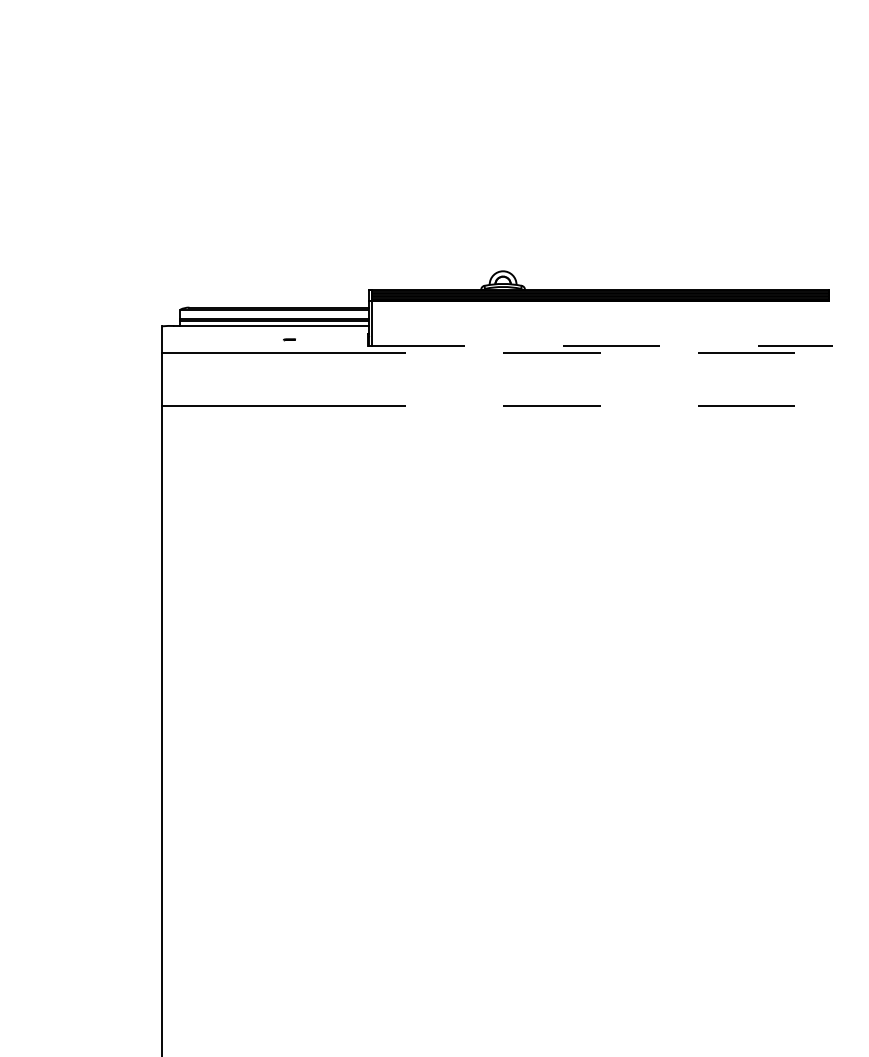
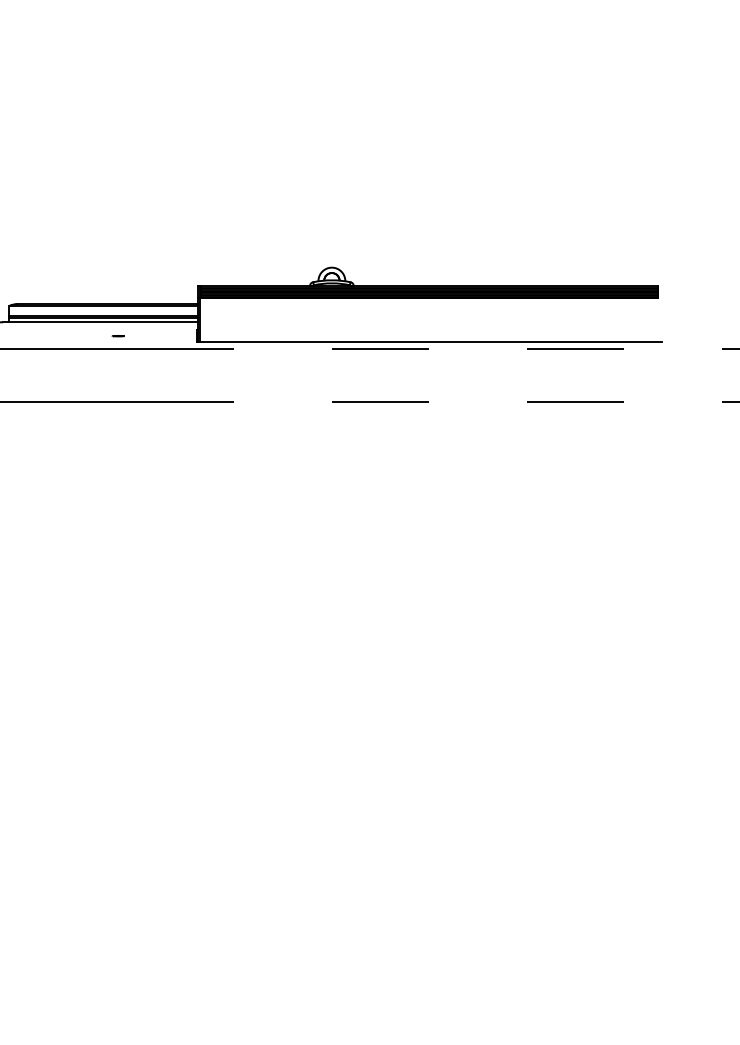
line: (600, 345) -> (429, 341), dashed -> solid

